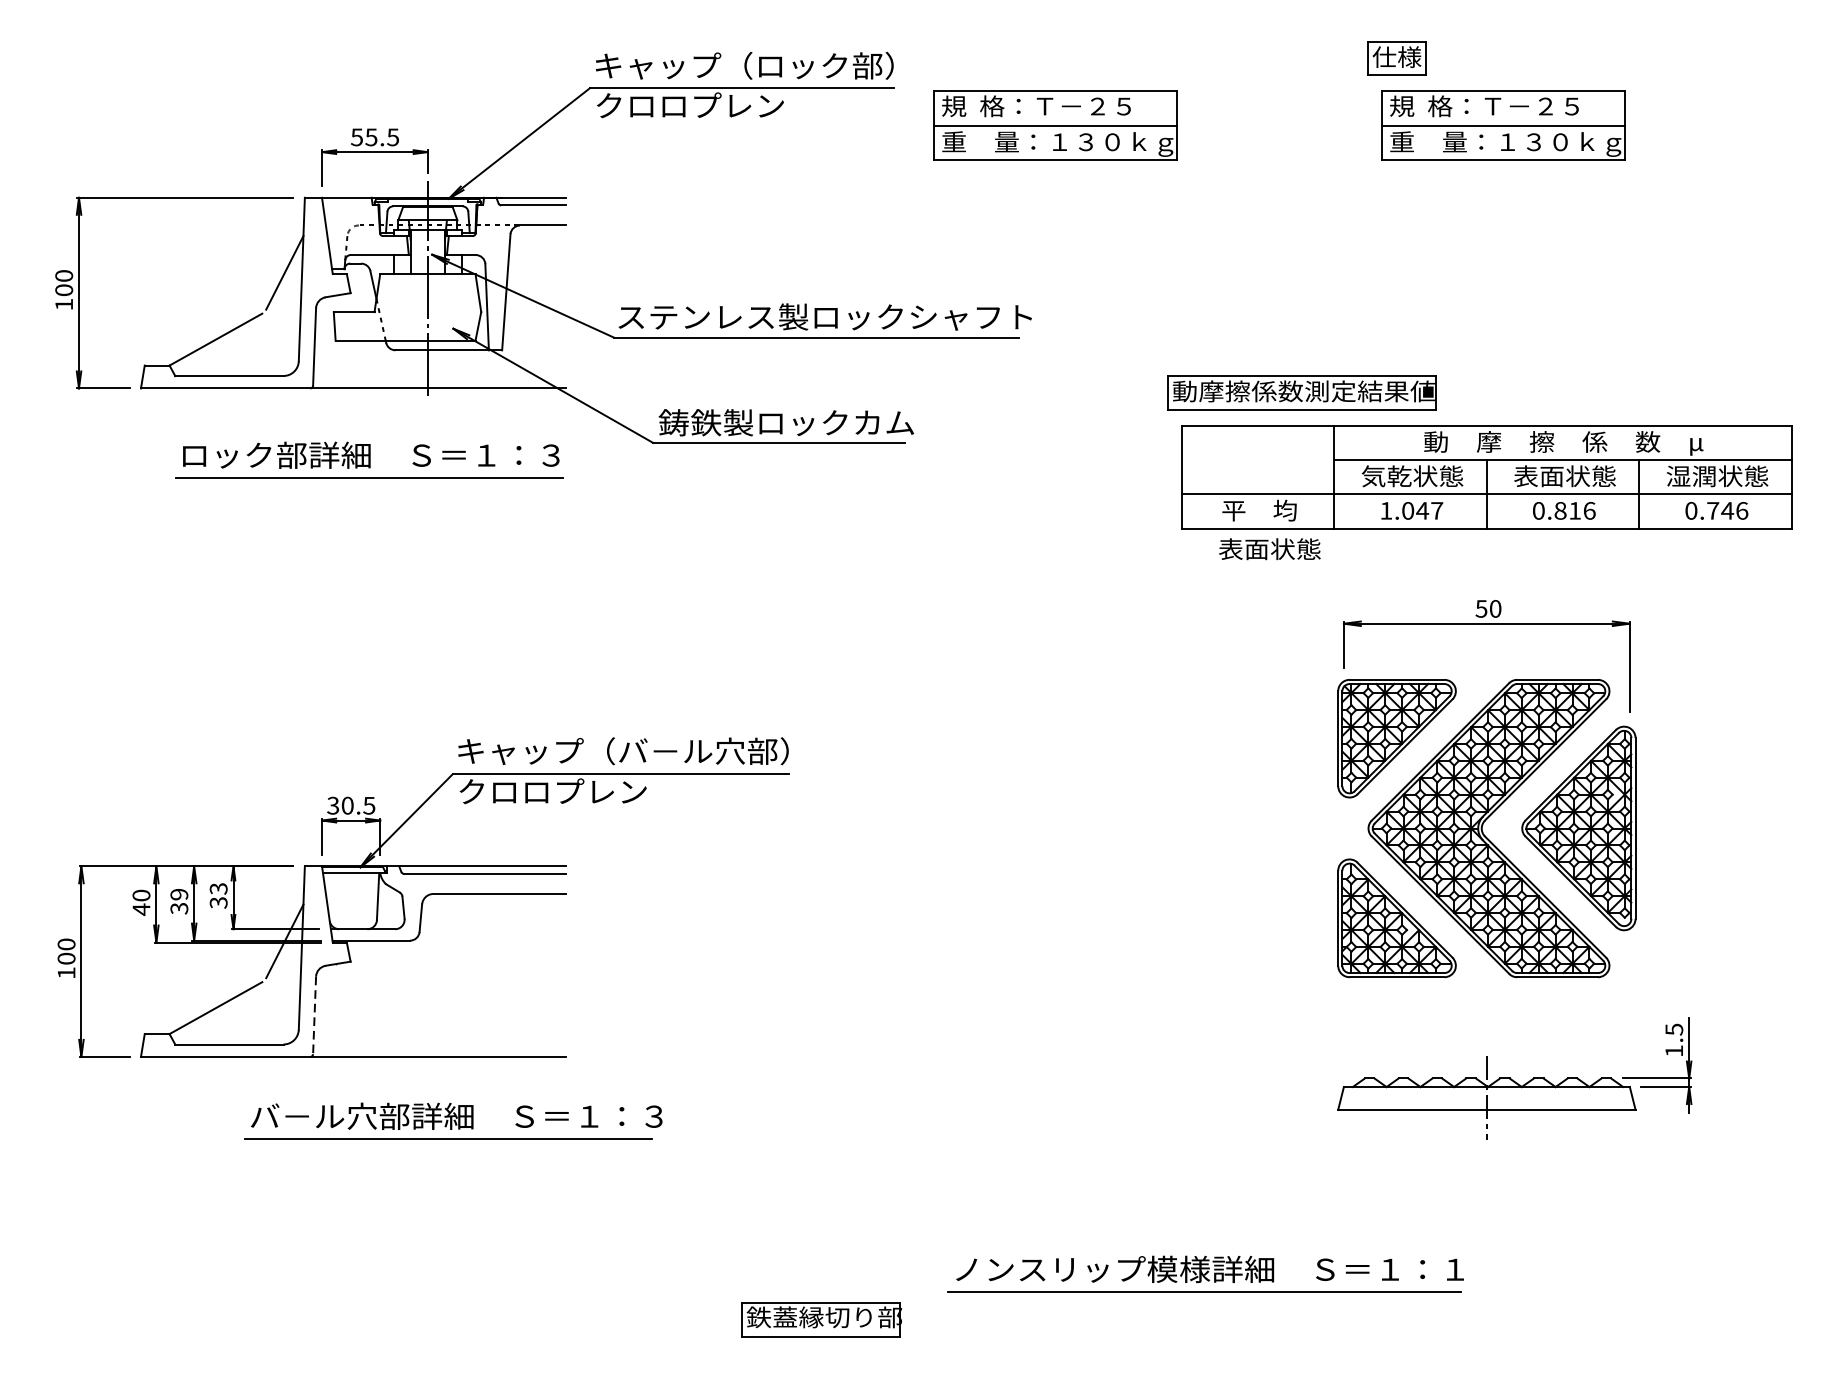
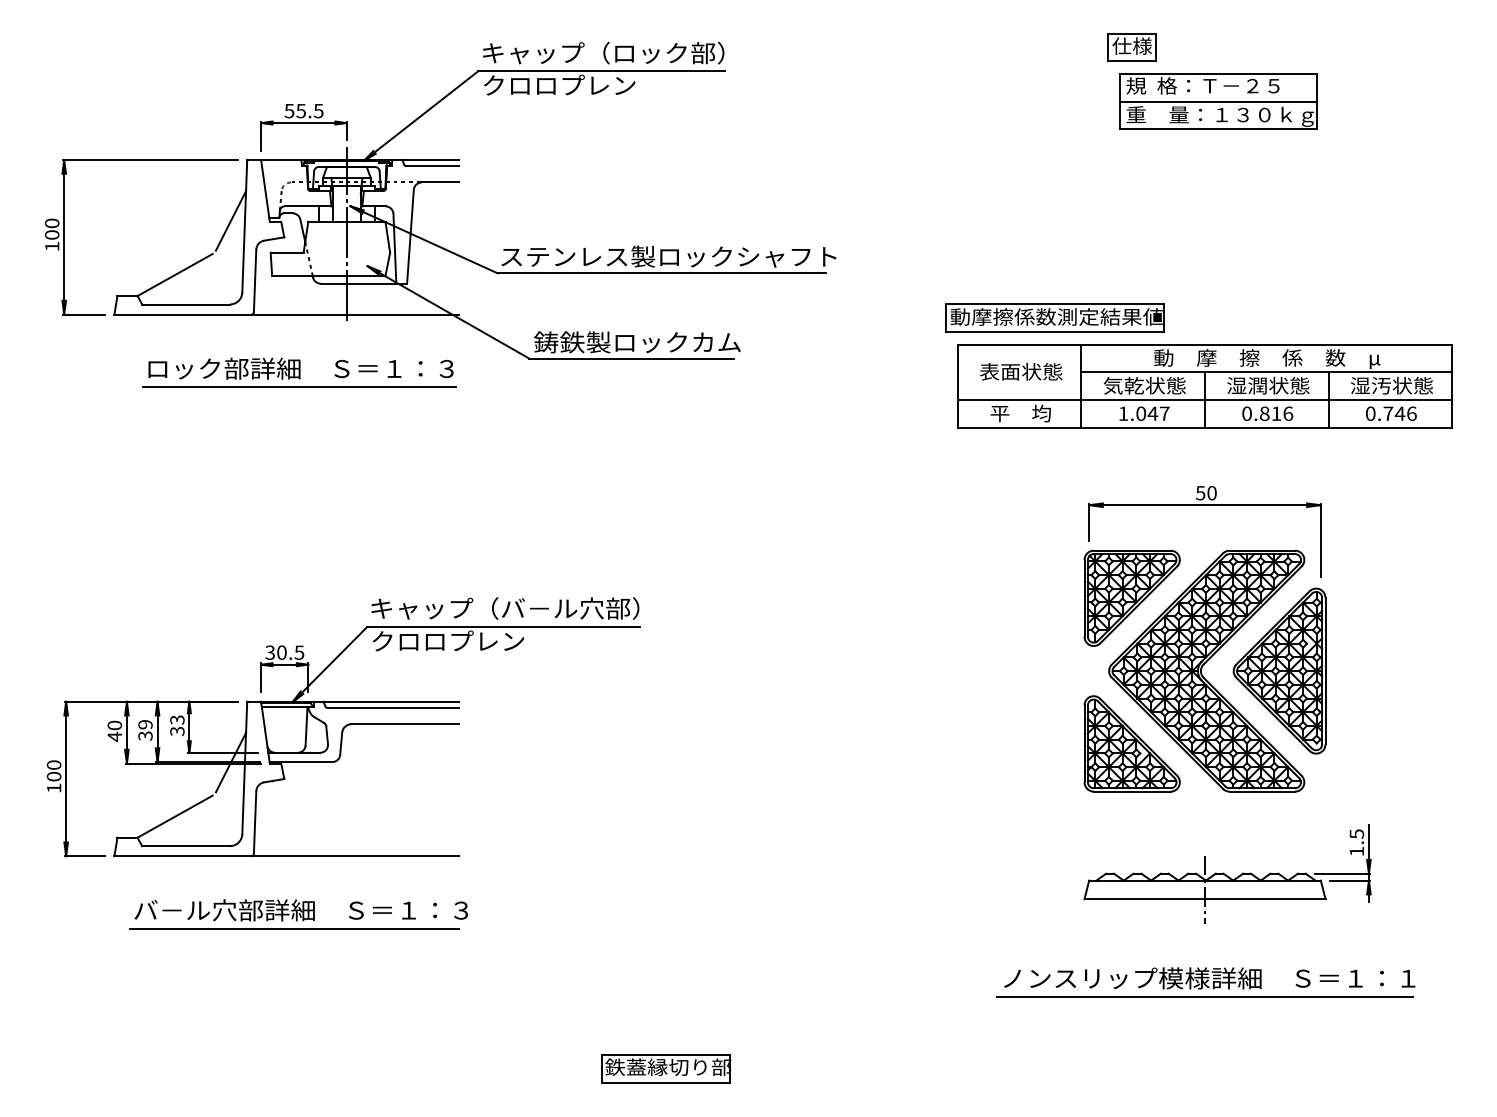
part: (1055, 125) -> (855, 101), removed
text: (1539, 476) -> (1247, 385), 表面状態 -> 湿潤状態
text: (1704, 476) -> (1381, 385), 湿潤状態 -> 湿汚状態
text: (1270, 548) -> (1021, 371), moved
line: (315, 1016) -> (255, 823), dashed -> solid
part: (453, 1121) -> (298, 914), moved
part: (1204, 1274) -> (1205, 982), moved

